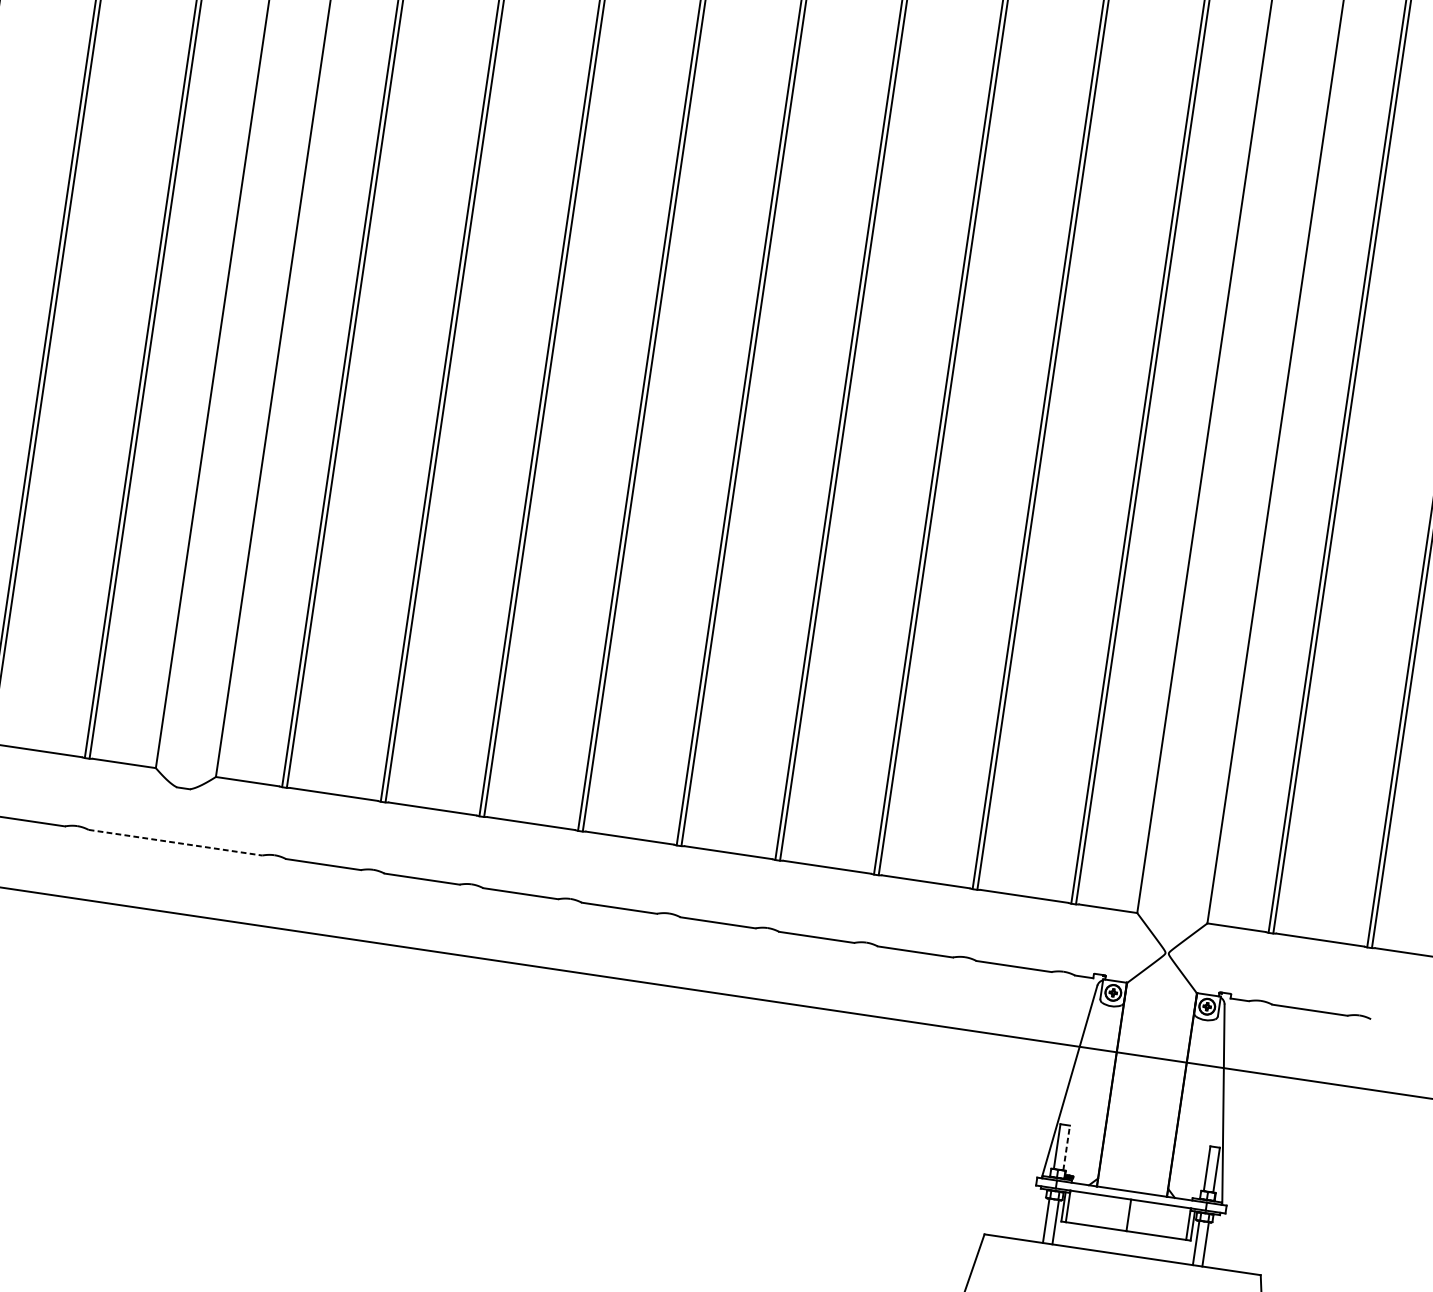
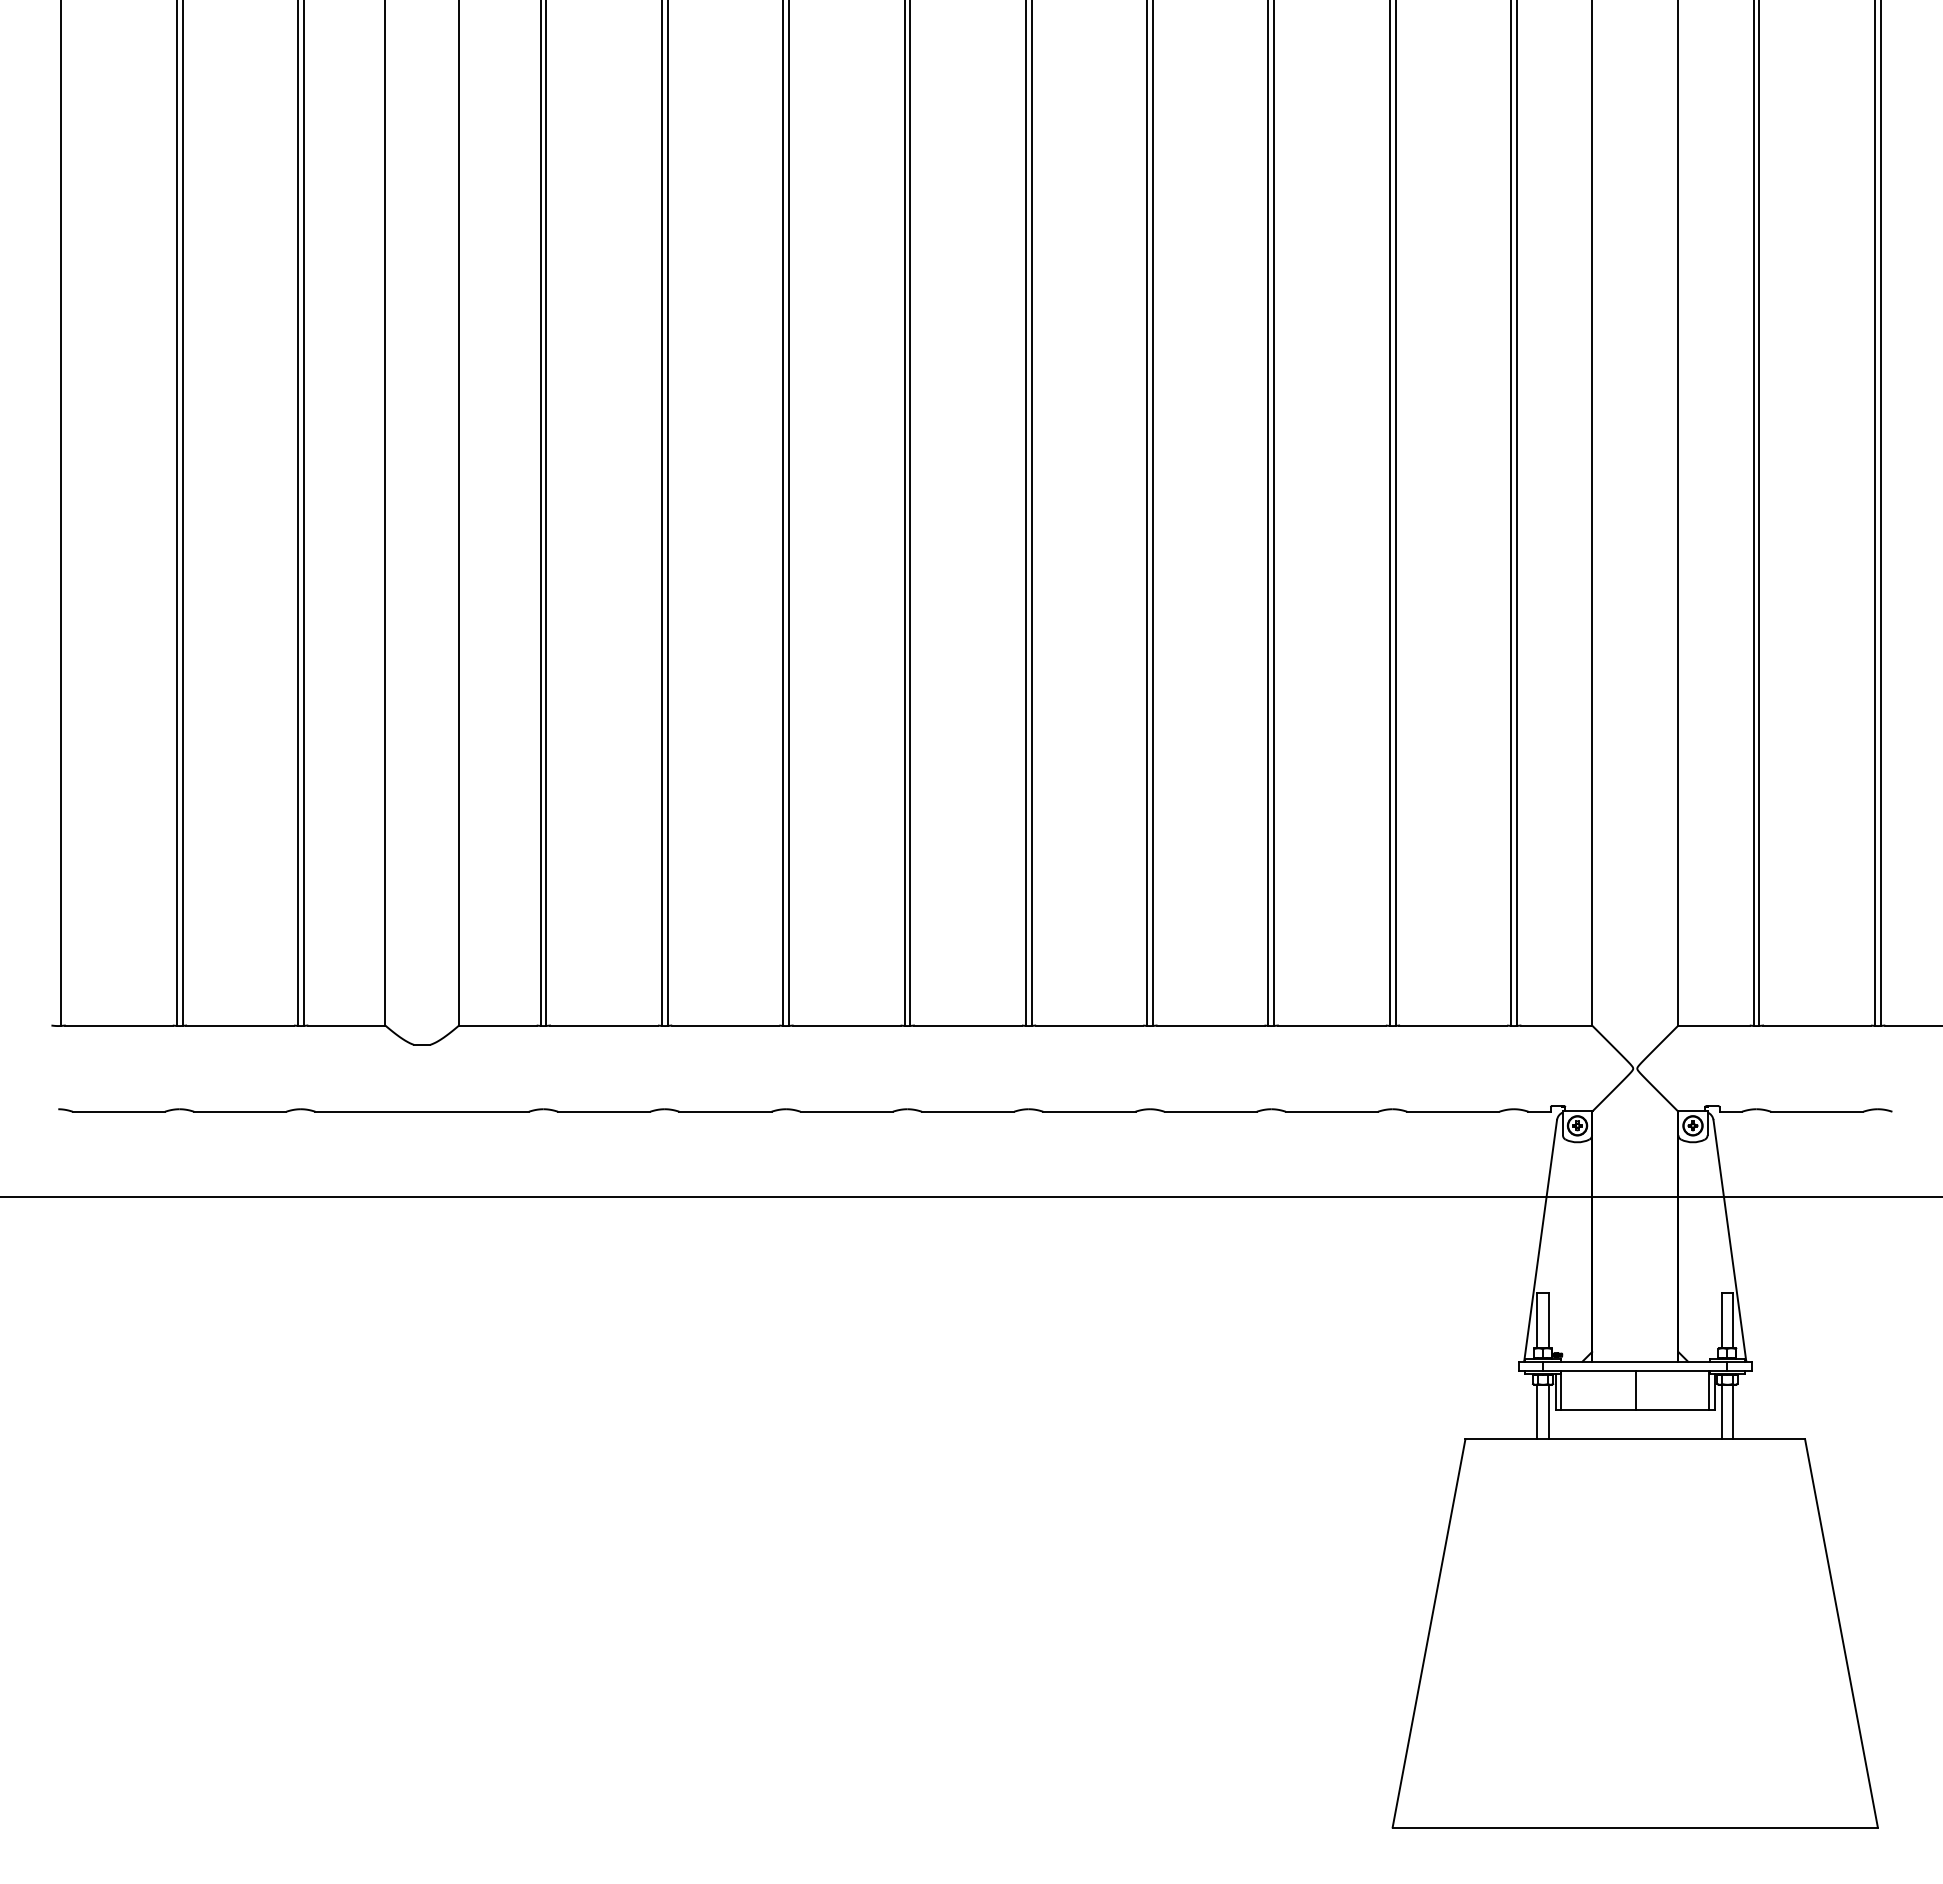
line: (175, 842) -> (422, 1111), dashed -> solid
line: (1066, 1147) -> (1548, 1320), dashed -> solid

